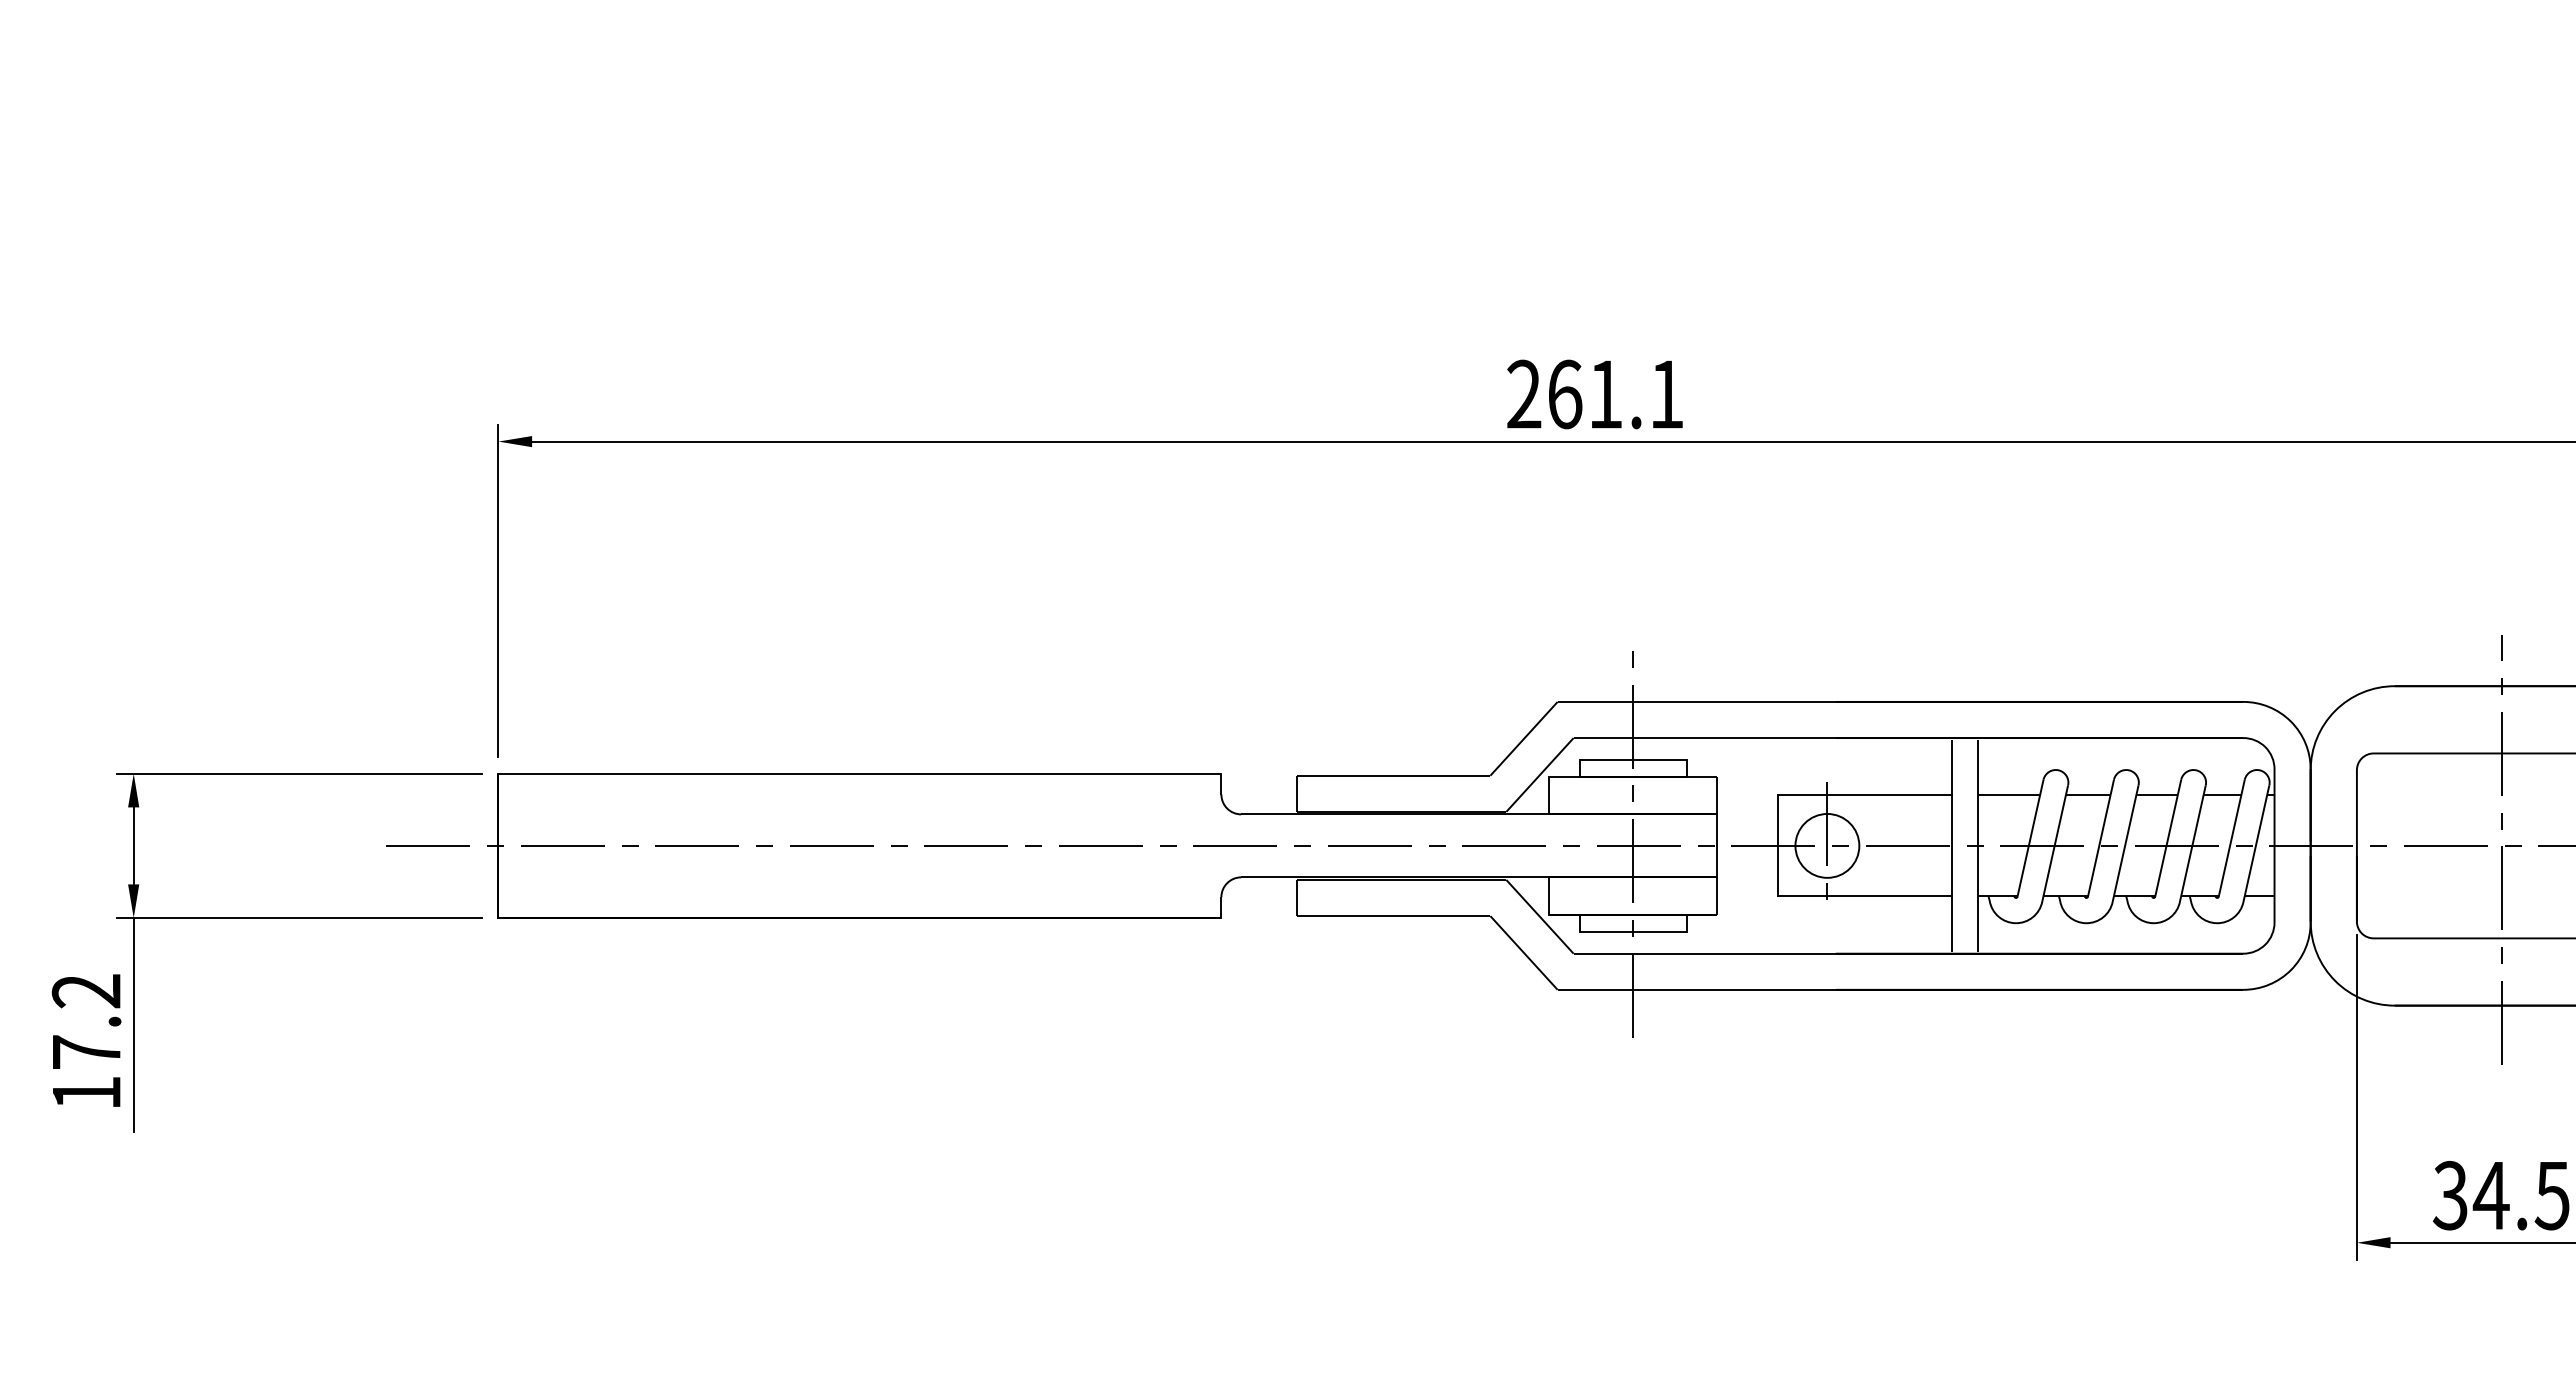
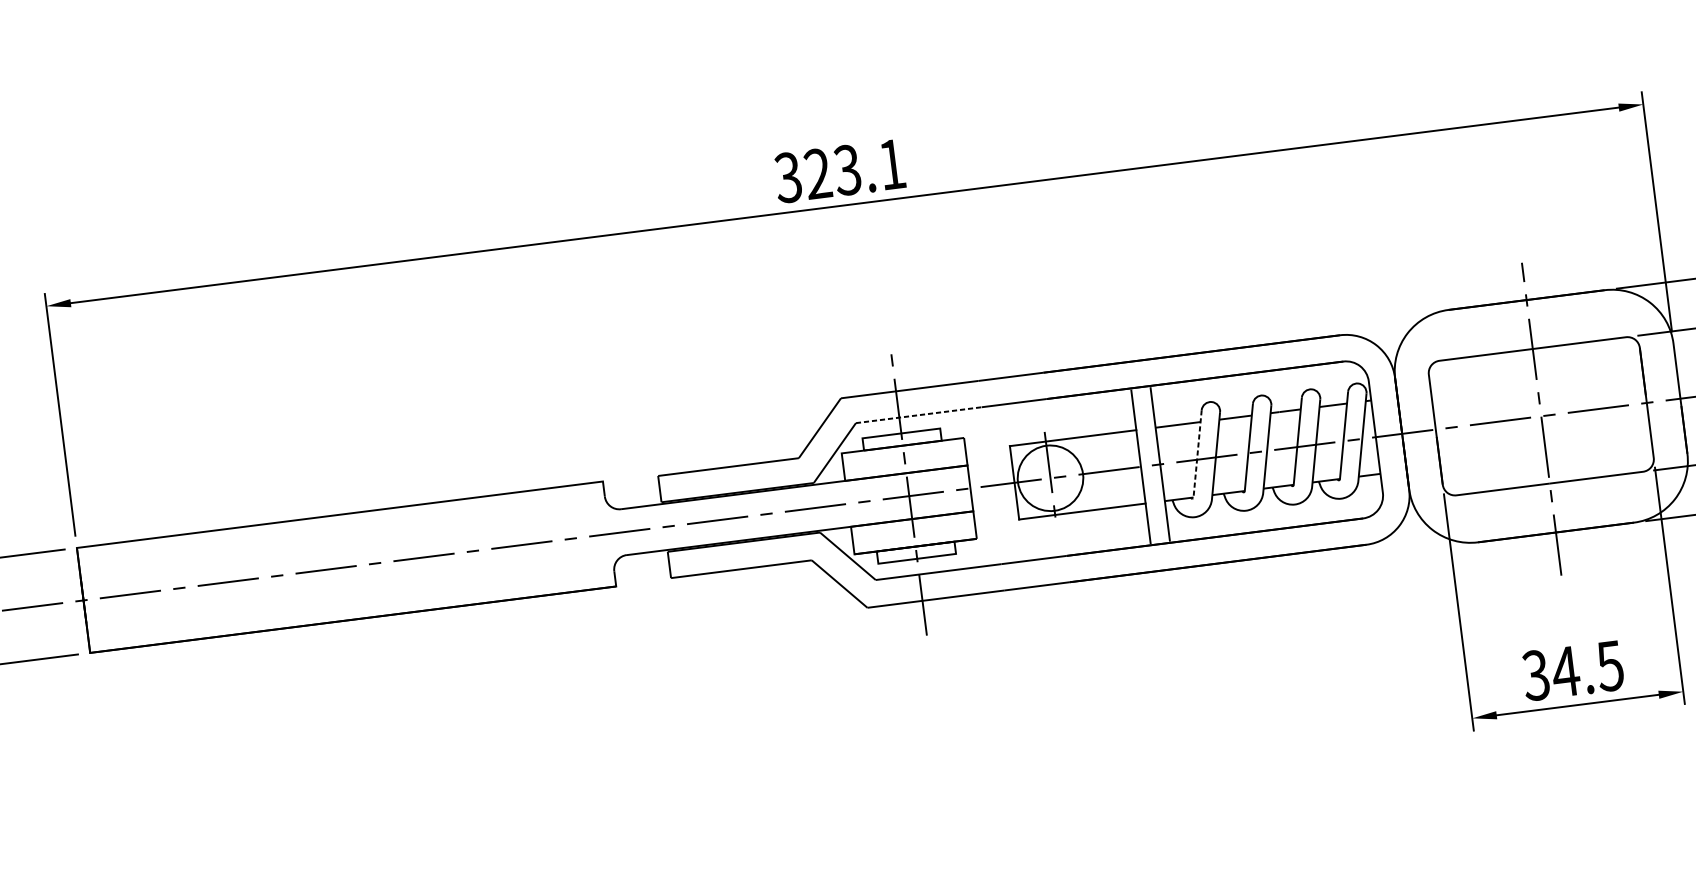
text: (1564, 394) -> (817, 173), 261.1 -> 323.1
line: (1660, 738) -> (919, 415), solid -> dashed
circle: (1827, 845) -> (1050, 477), size x1.4
line: (2028, 846) -> (1196, 460), solid -> dashed

